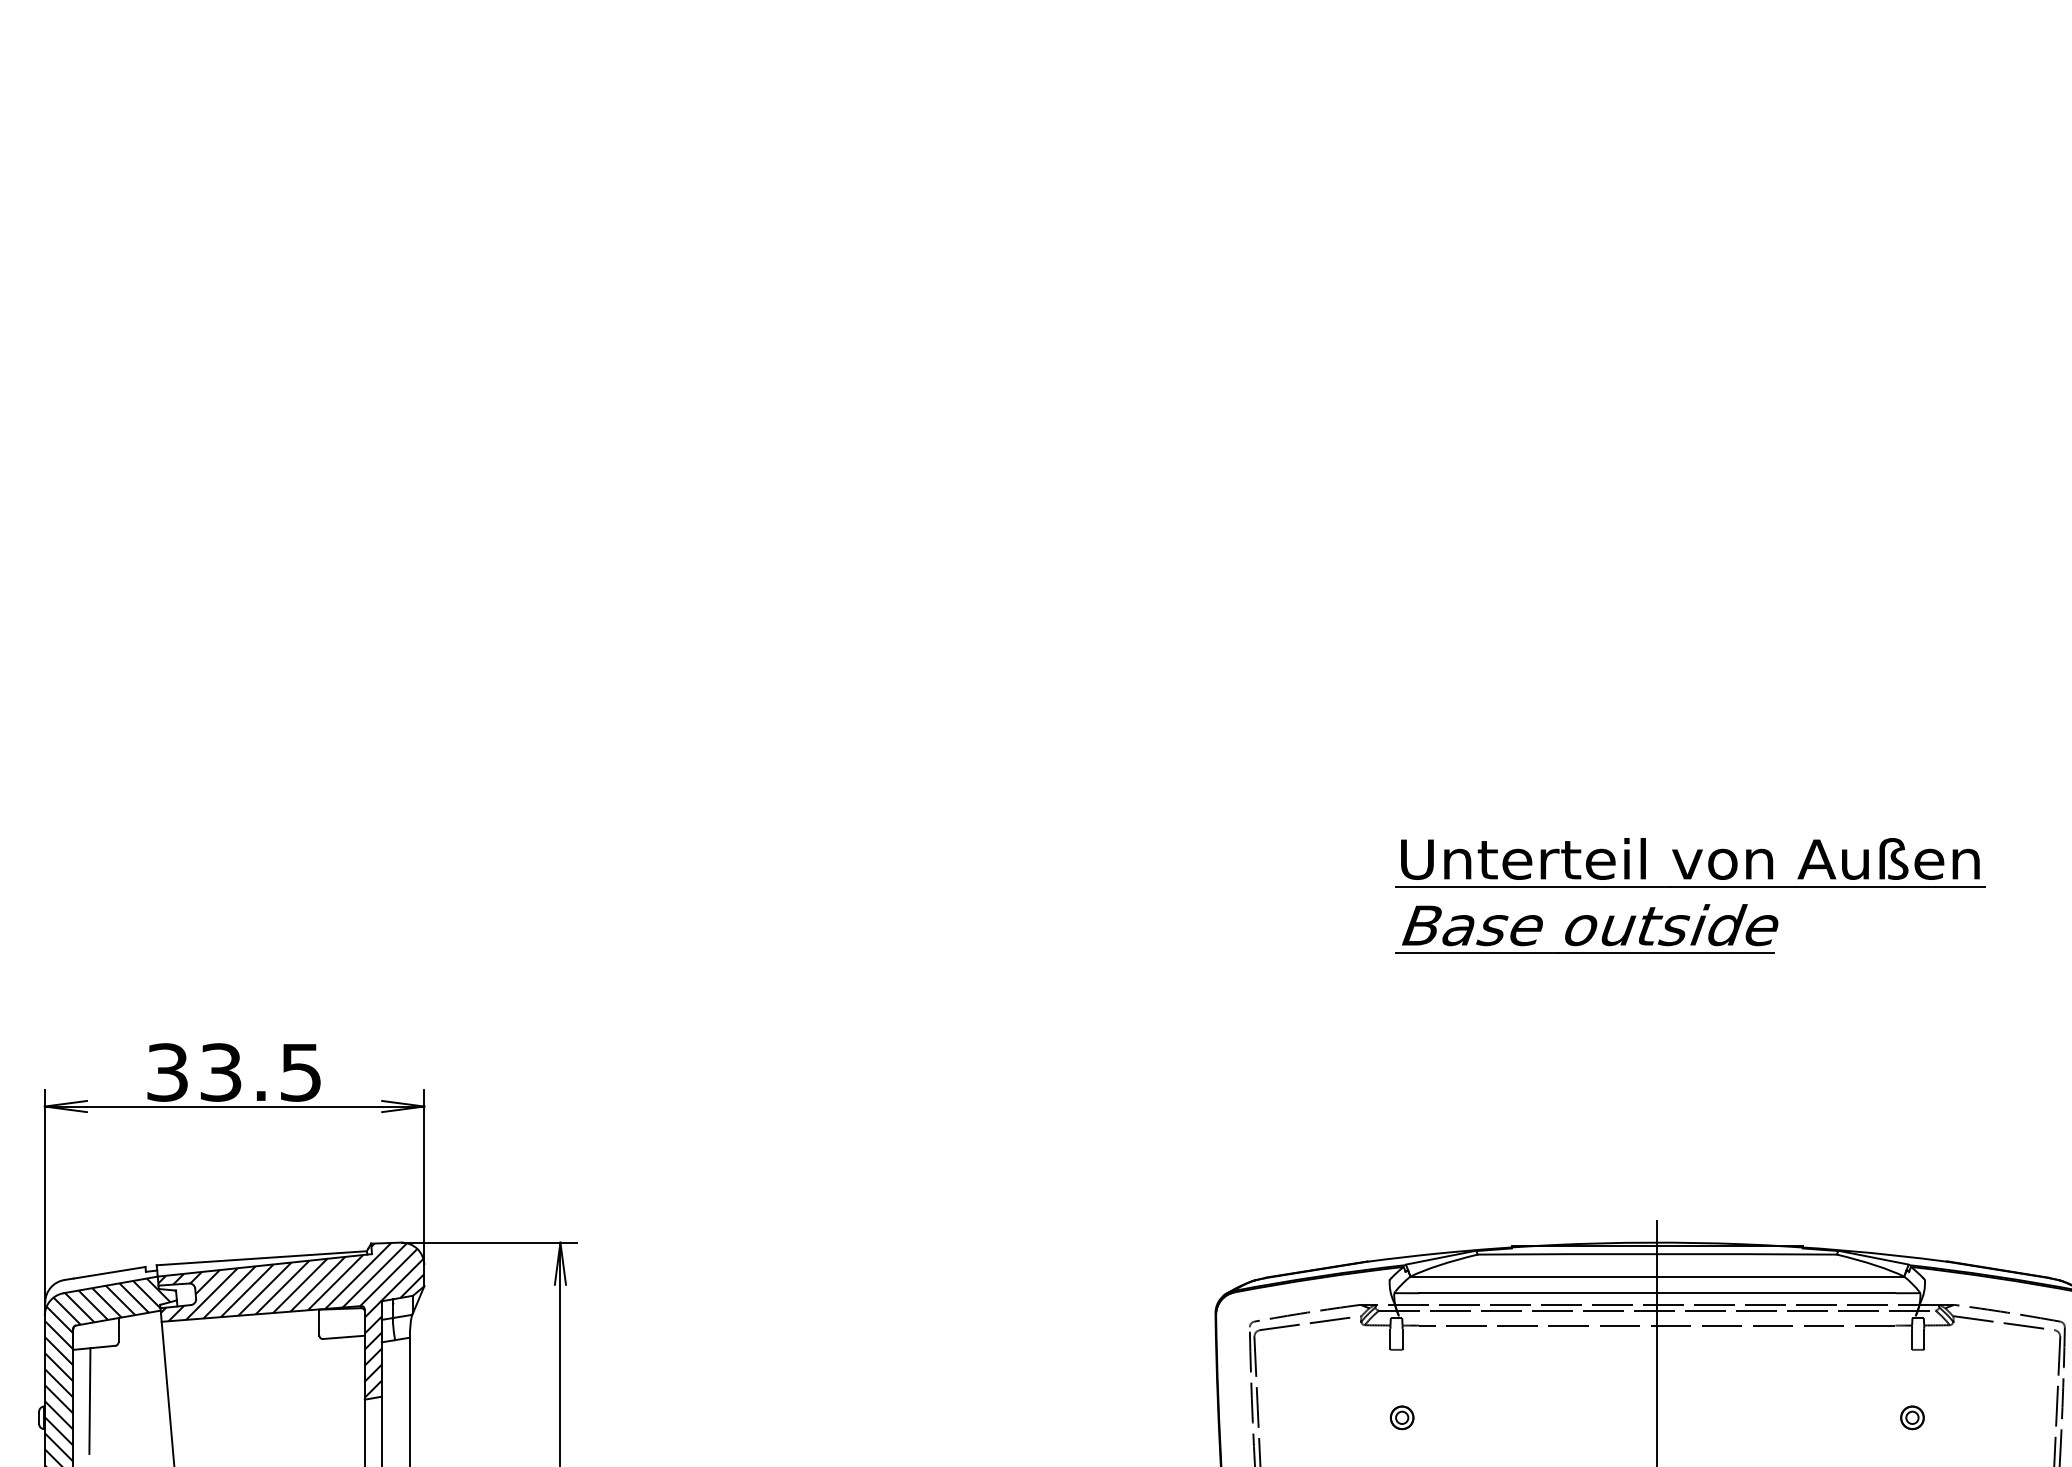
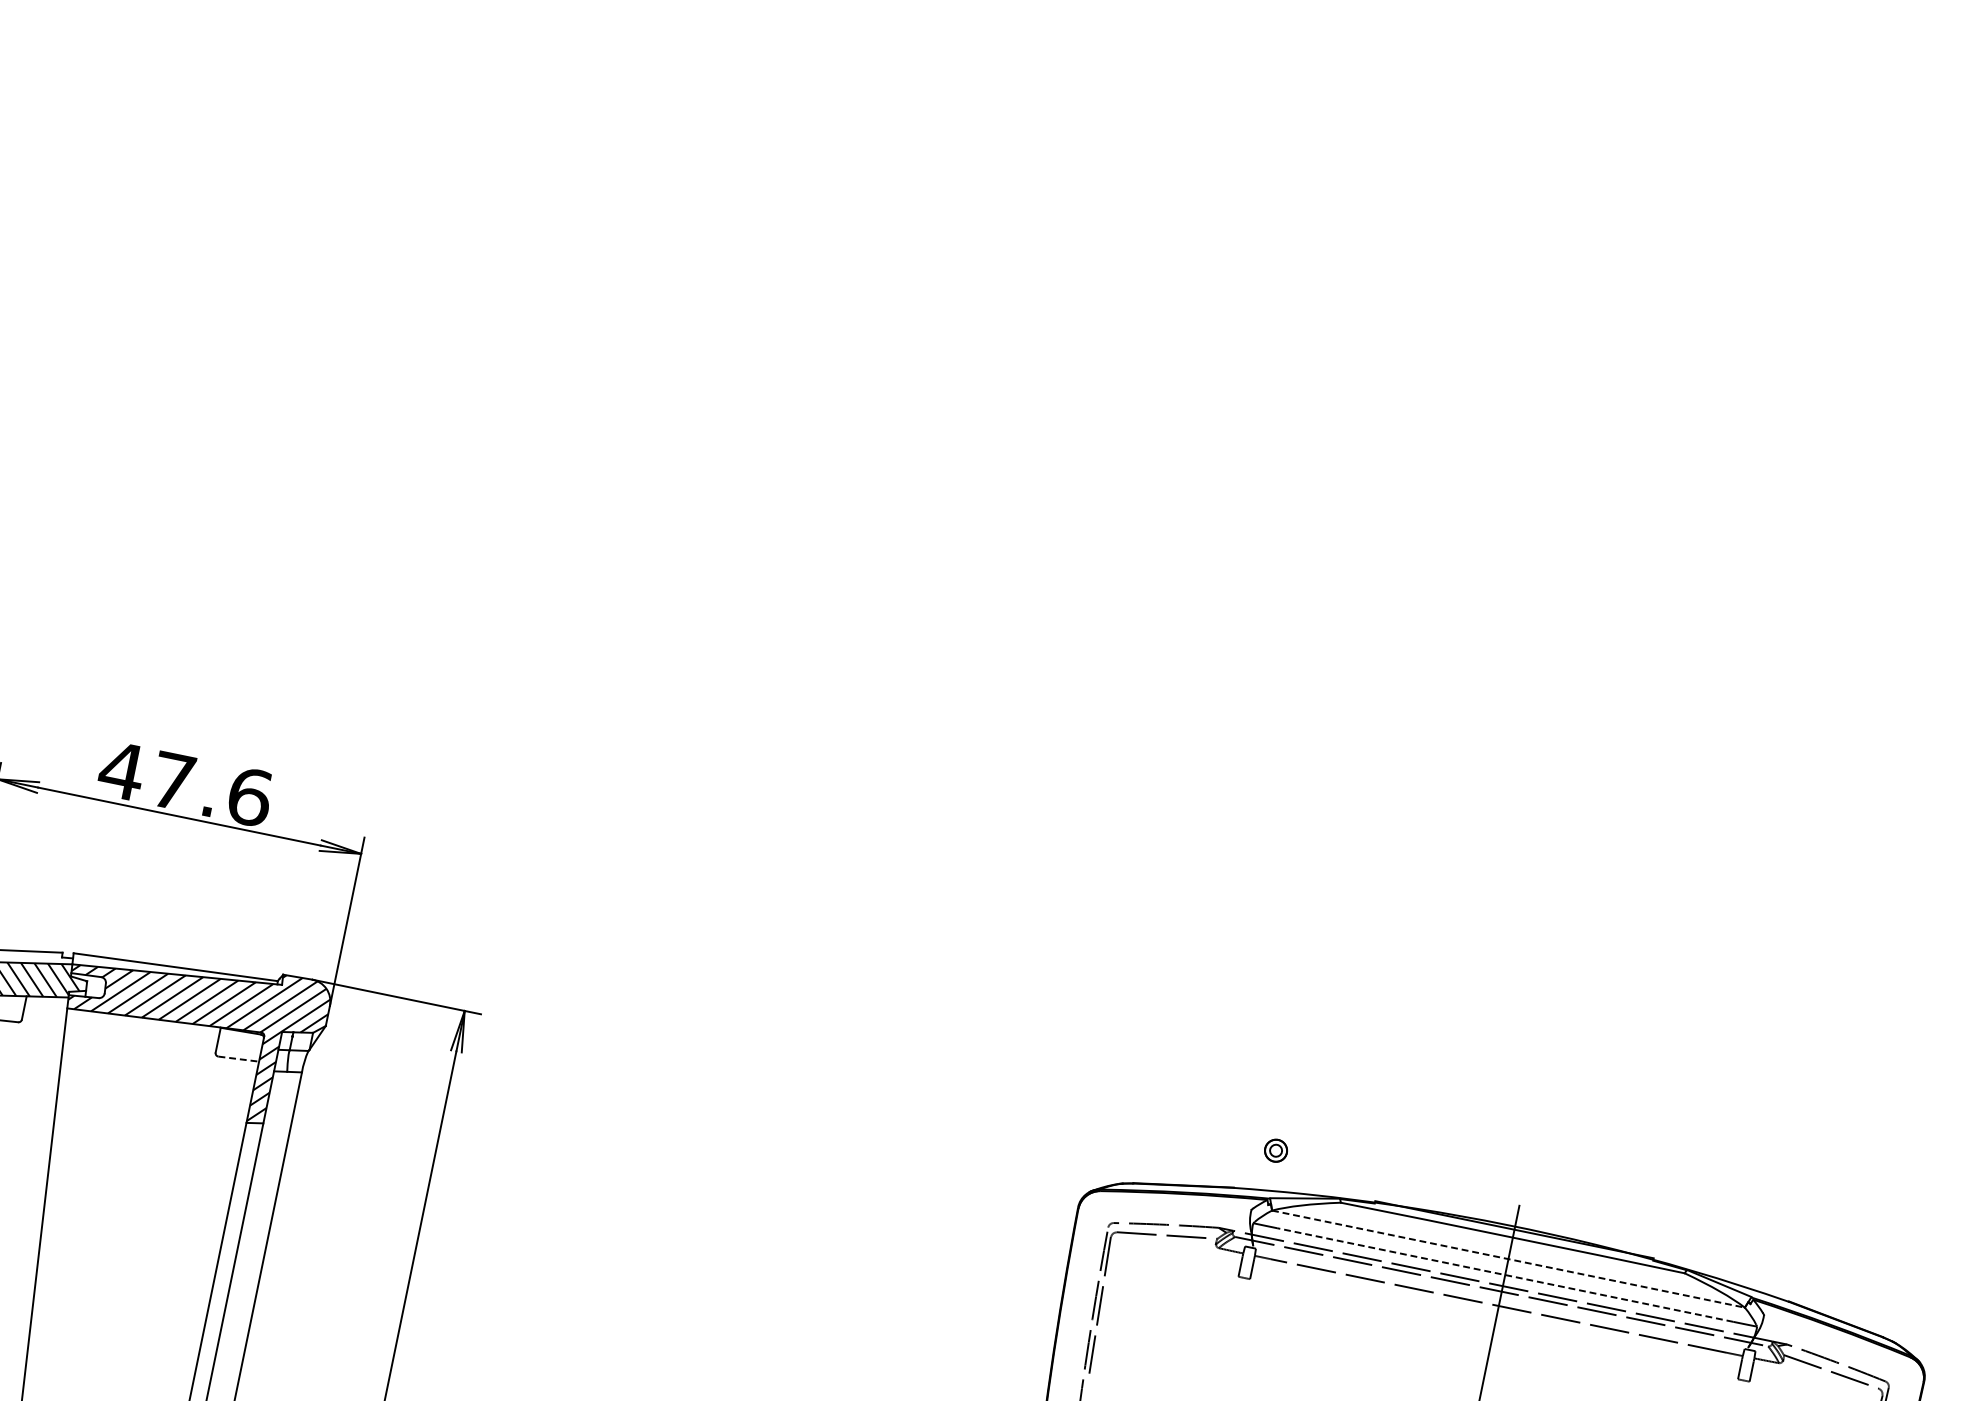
part: (1690, 887) -> (1616, 893), removed
text: (233, 1072) -> (185, 783), 33.5 -> 47.6
line: (1657, 1276) -> (1508, 1259), solid -> dashed
line: (1656, 1293) -> (1504, 1275), solid -> dashed
line: (343, 1337) -> (238, 1059), solid -> dashed
part: (1401, 1417) -> (1275, 1150), moved

